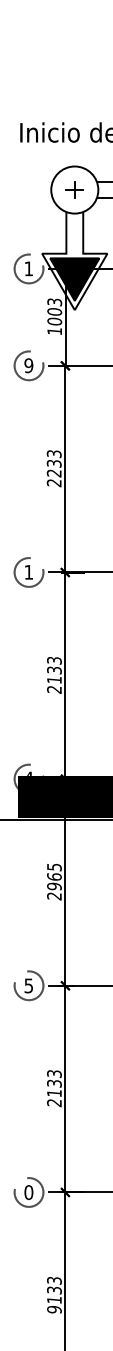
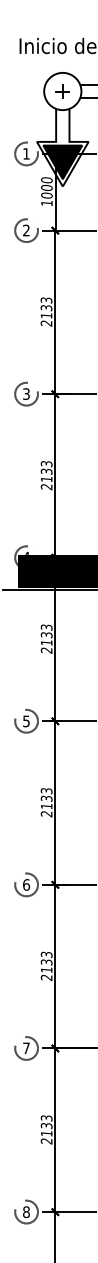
text: (54, 302) -> (46, 180), 1003 -> 1000
text: (27, 365) -> (25, 230), 9 -> 2
text: (54, 474) -> (46, 316), 2233 -> 2133
text: (28, 571) -> (26, 393), 1 -> 3
text: (54, 876) -> (46, 634), 2965 -> 2133
text: (28, 1191) -> (26, 884), 0 -> 6
text: (54, 1309) -> (46, 977), 9133 -> 2133

